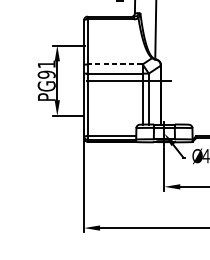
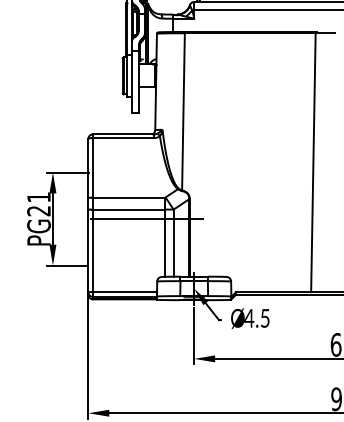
line: (114, 64) -> (128, 197), dashed -> solid
text: (46, 74) -> (38, 210), PG91 -> PG21

